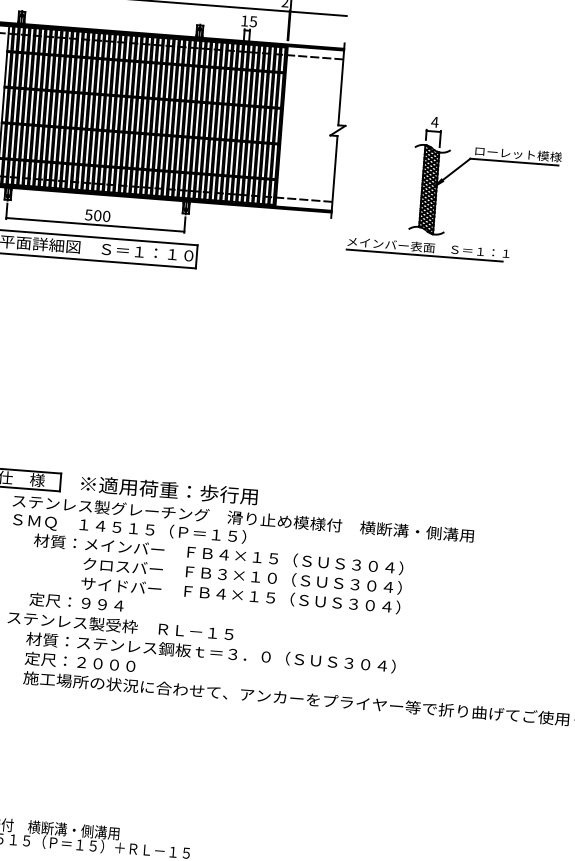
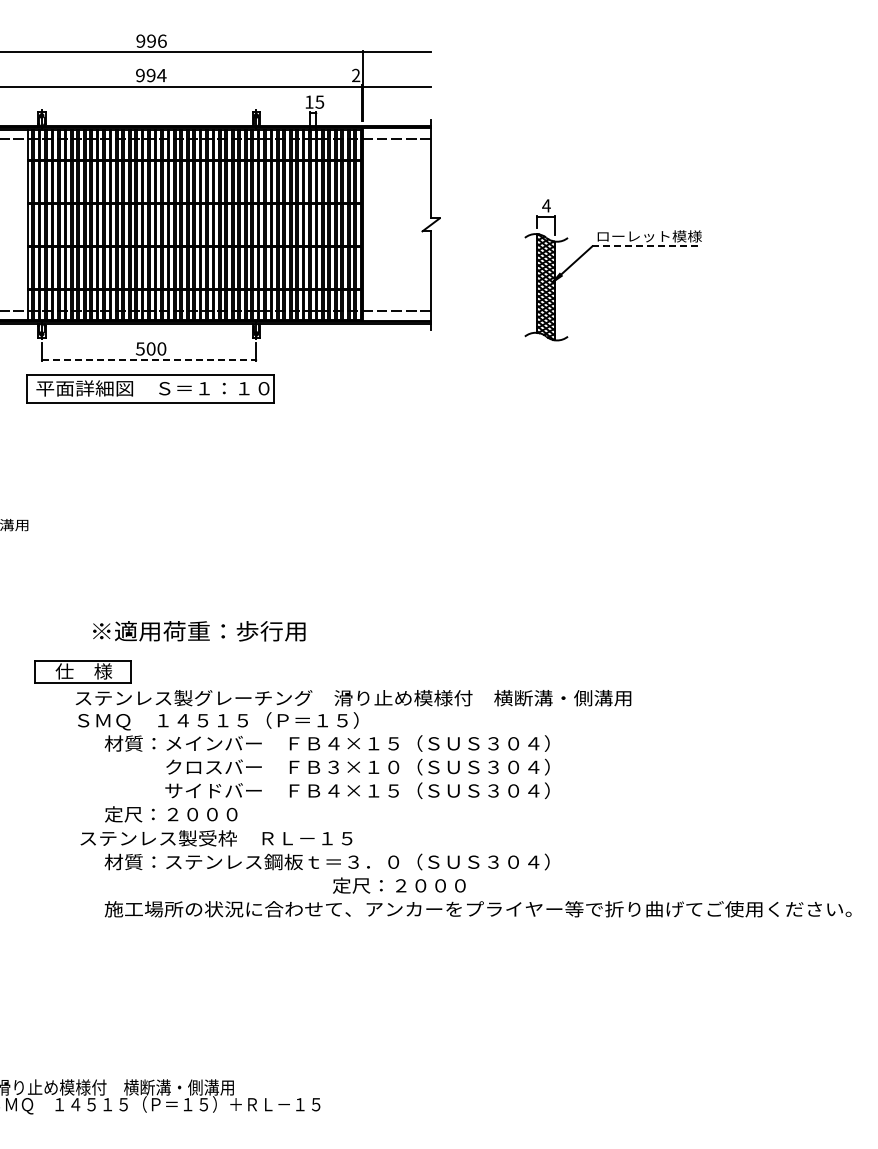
line: (514, 162) -> (645, 246), solid -> dashed
line: (95, 225) -> (149, 360), solid -> dashed
part: (428, 249) -> (550, 358), removed
text: (169, 490) -> (199, 631), moved
text: (110, 605) -> (202, 814), 定尺：９９４ -> 定尺：２０００
text: (80, 662) -> (399, 885), moved

